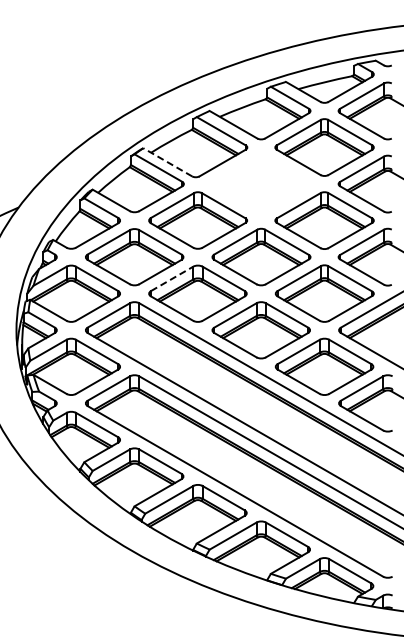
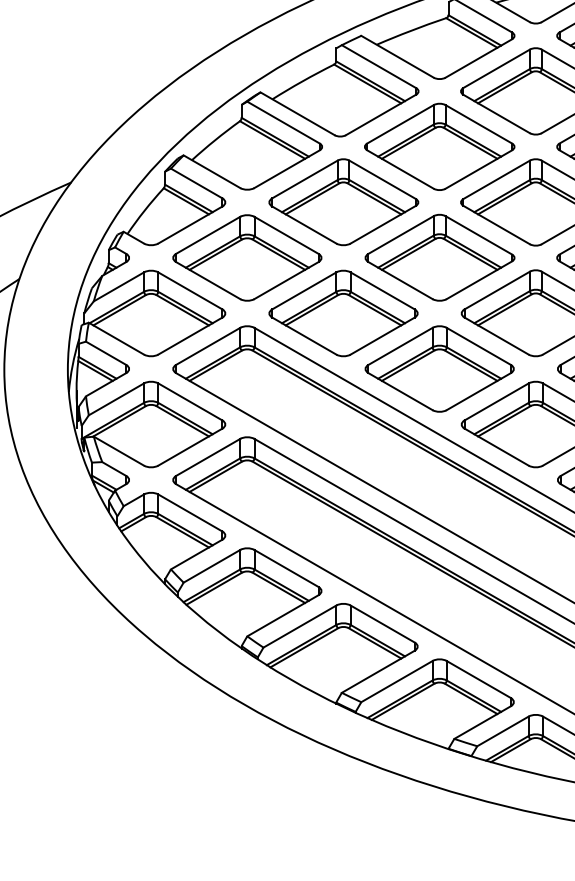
line: (167, 162) -> (297, 114), dashed -> solid
part: (261, 183) -> (440, 146), added
line: (172, 278) -> (304, 290), dashed -> solid

